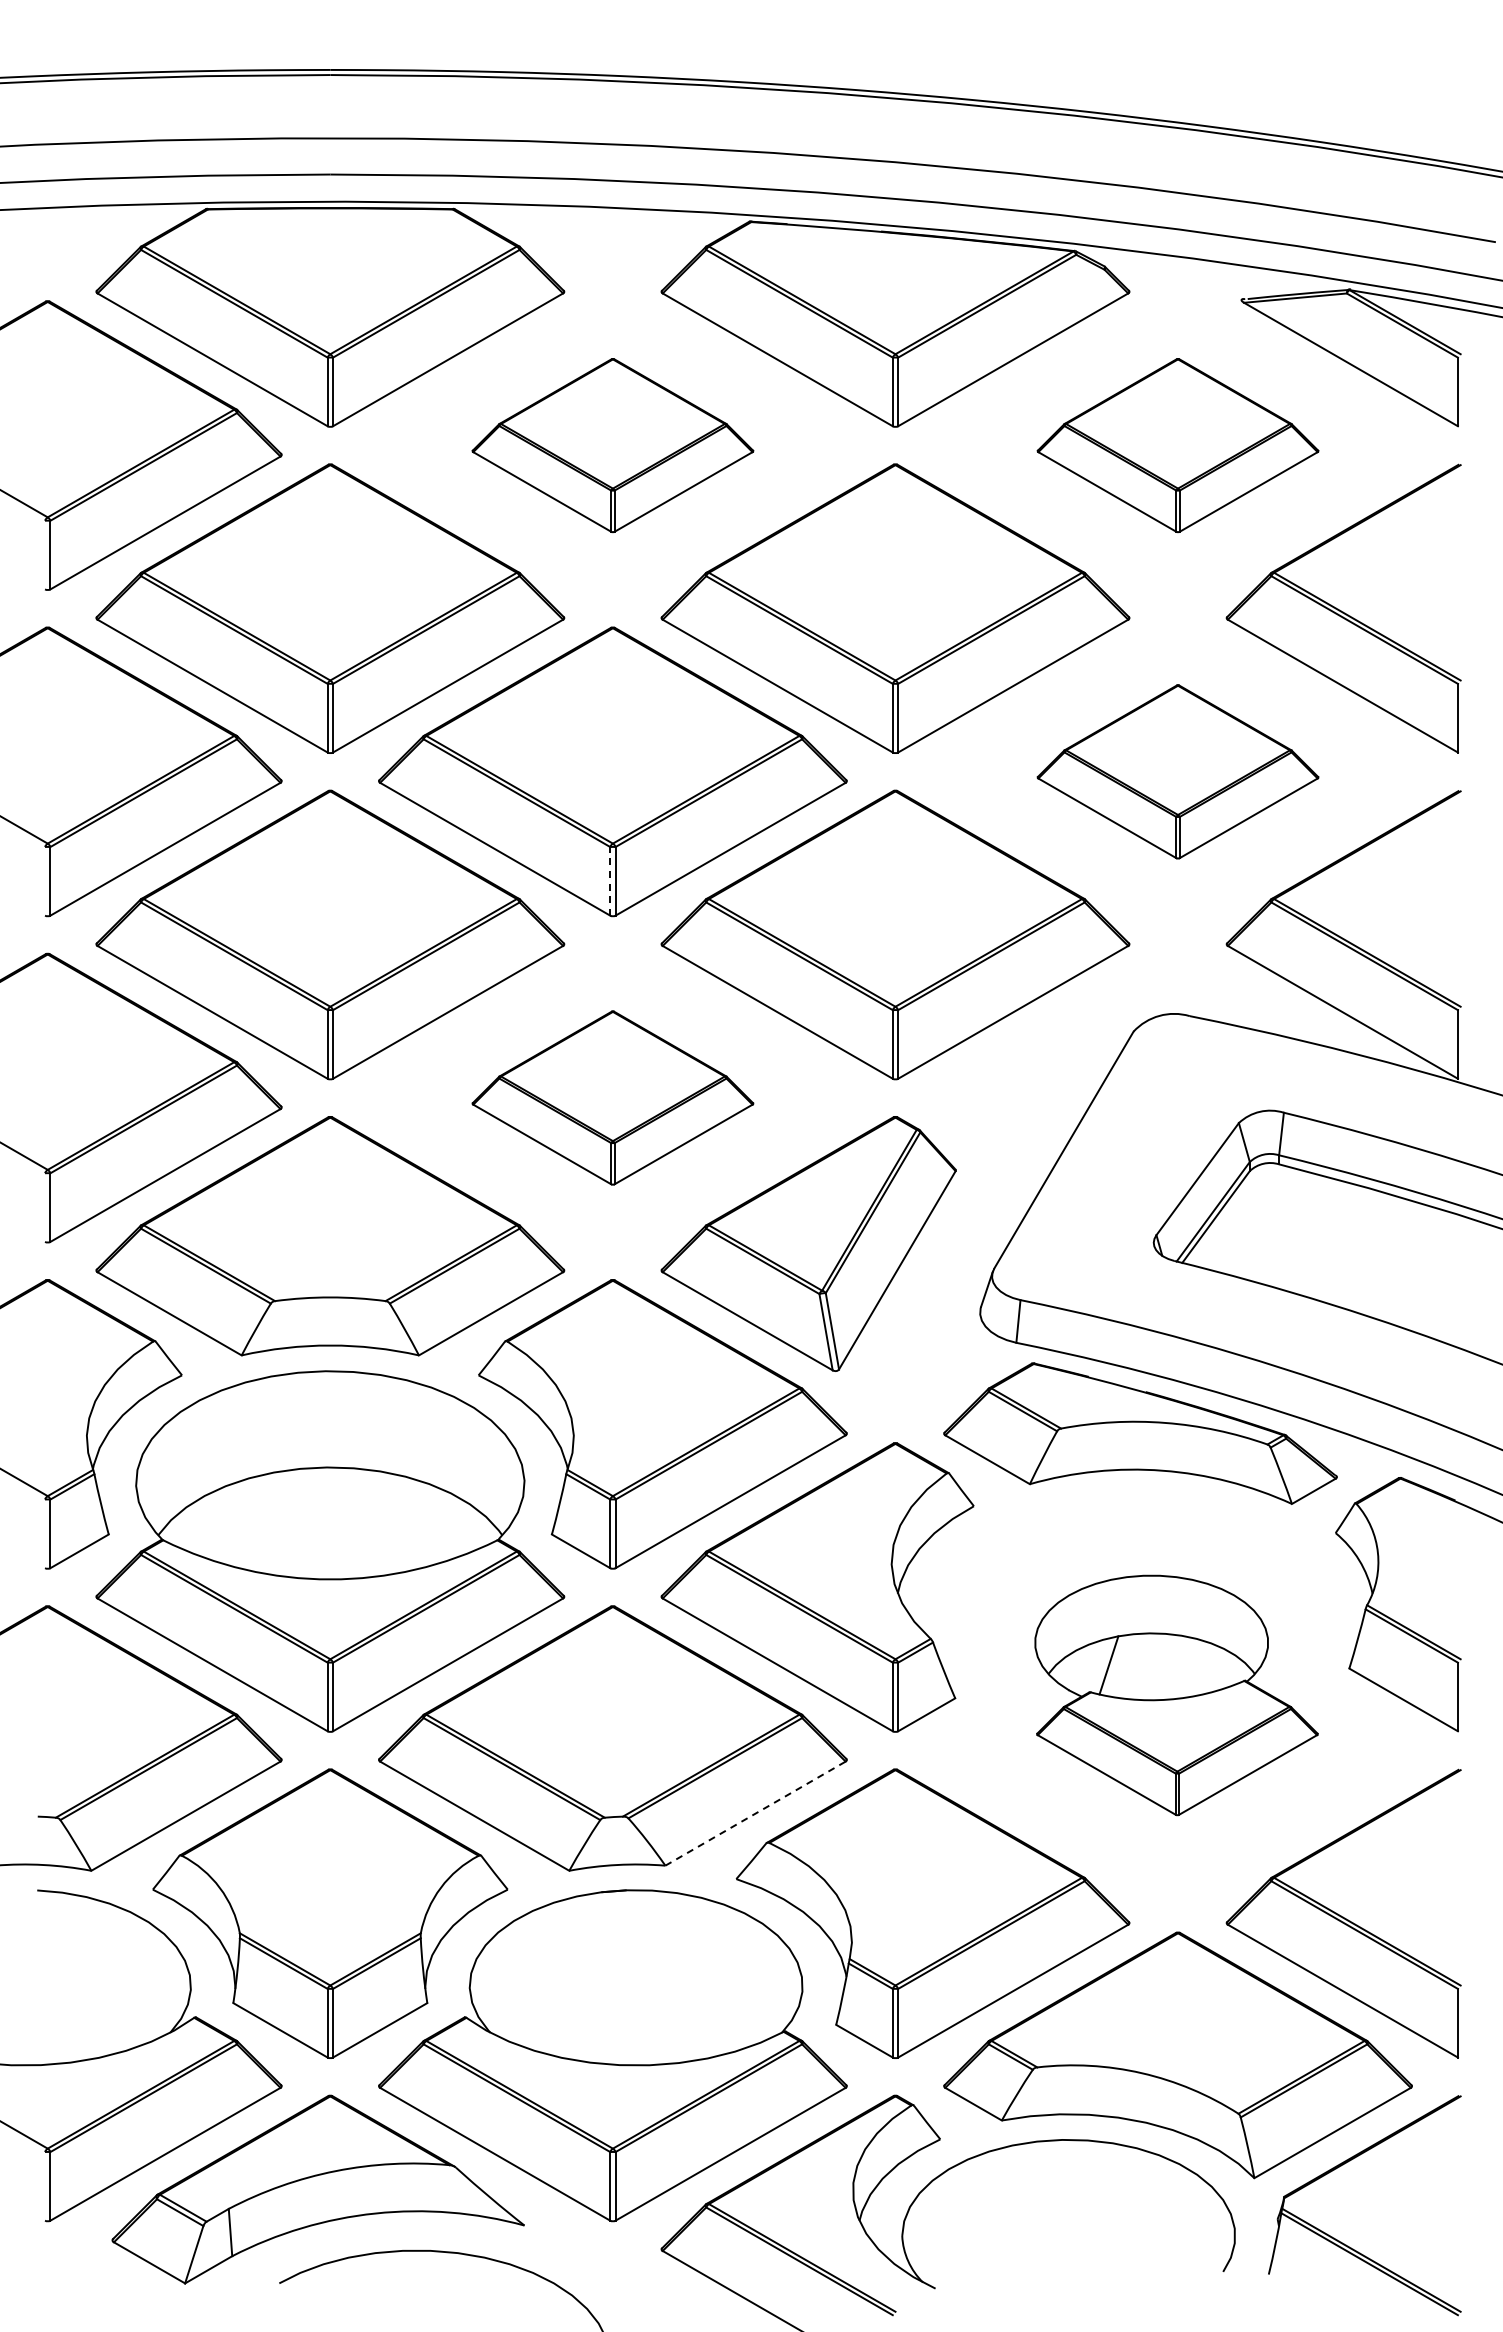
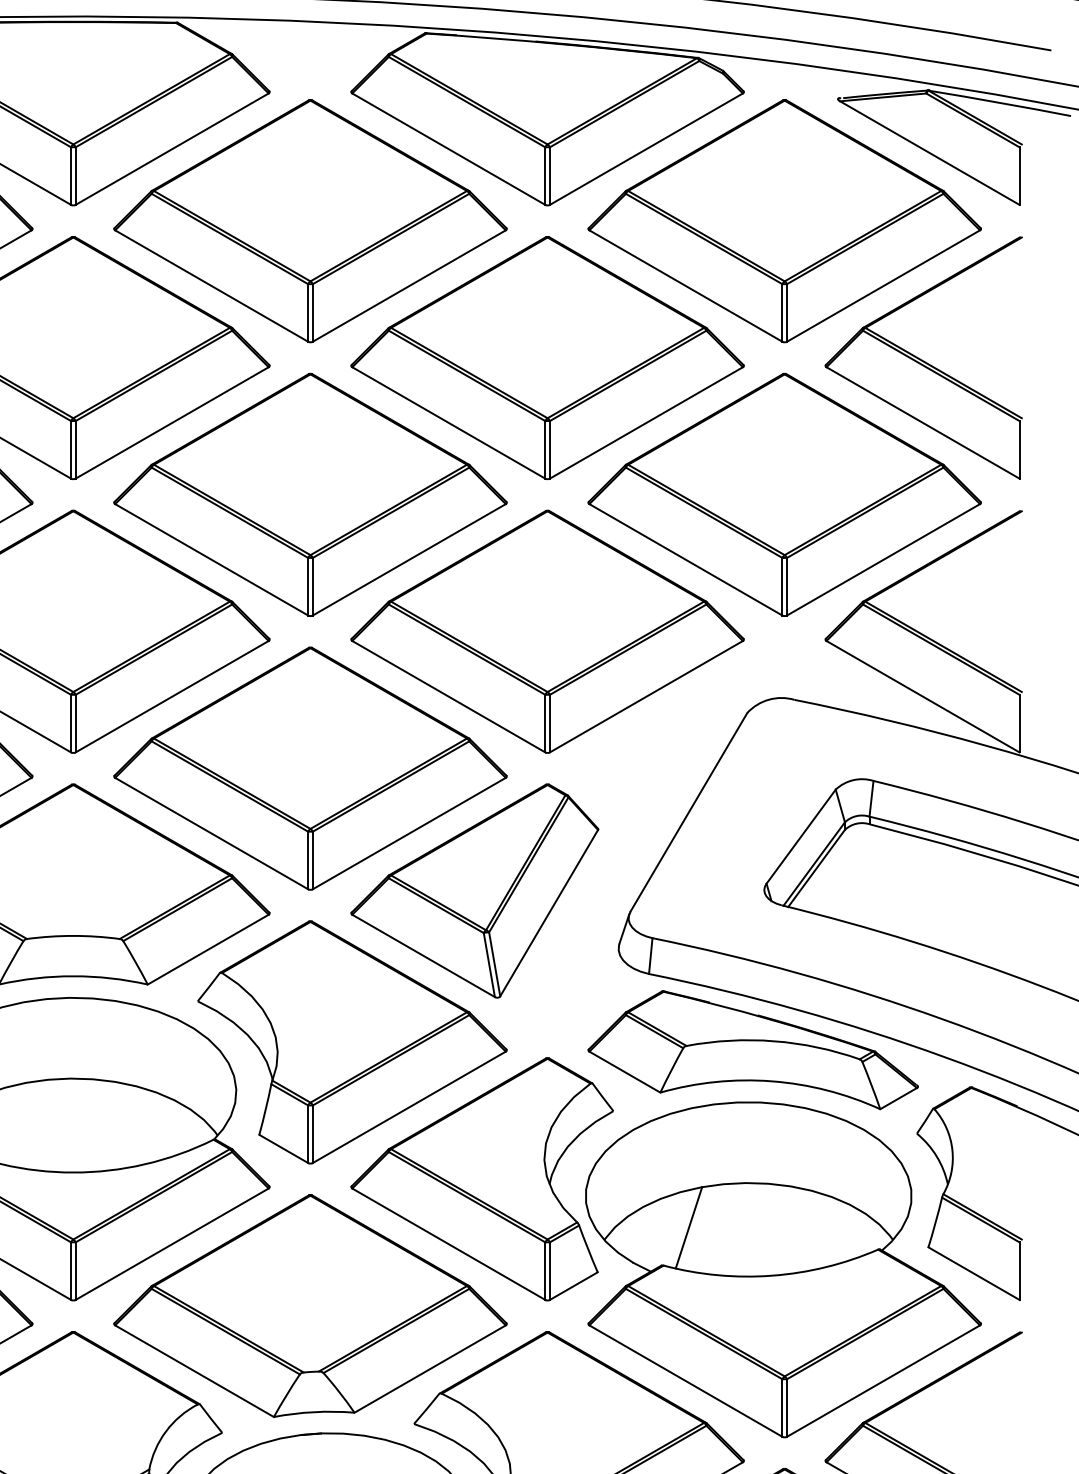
part: (612, 445) -> (310, 221), size x1.67
part: (1177, 445) -> (784, 221), size x1.67
part: (1177, 771) -> (784, 494), size x1.67
line: (610, 880) -> (308, 586), dashed -> solid
part: (612, 1097) -> (310, 768), size x1.67
part: (1176, 1695) -> (783, 1269), size x1.67
line: (755, 1813) -> (430, 1368), dashed -> solid

